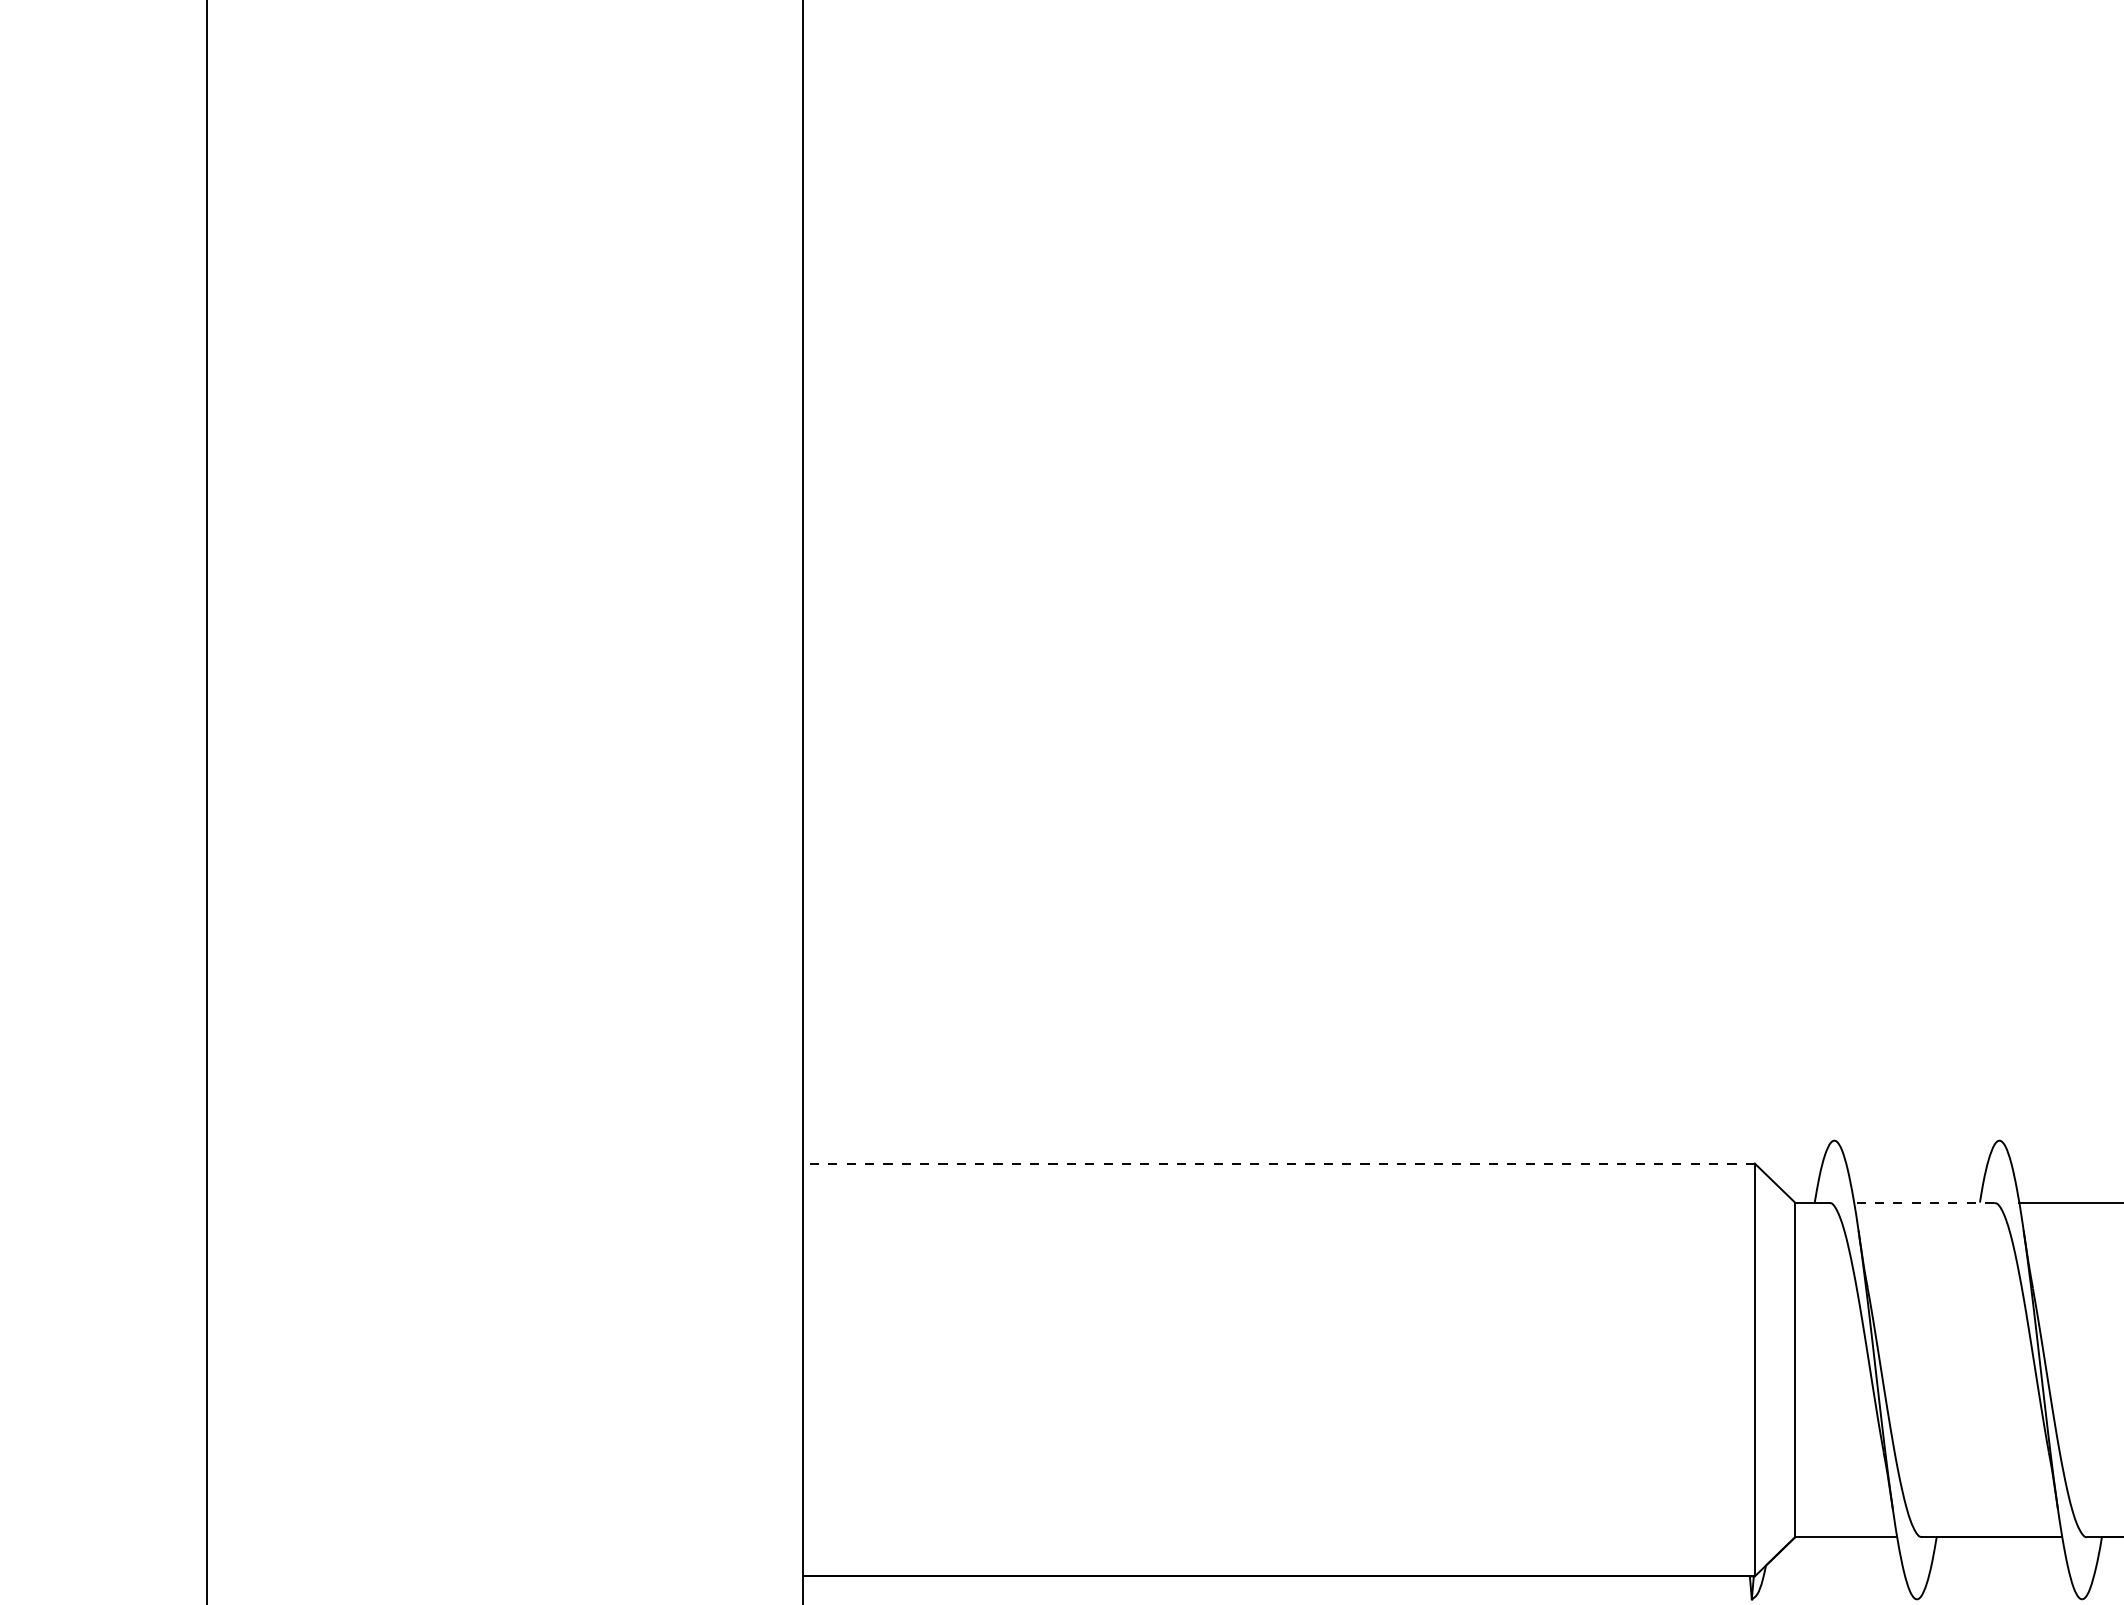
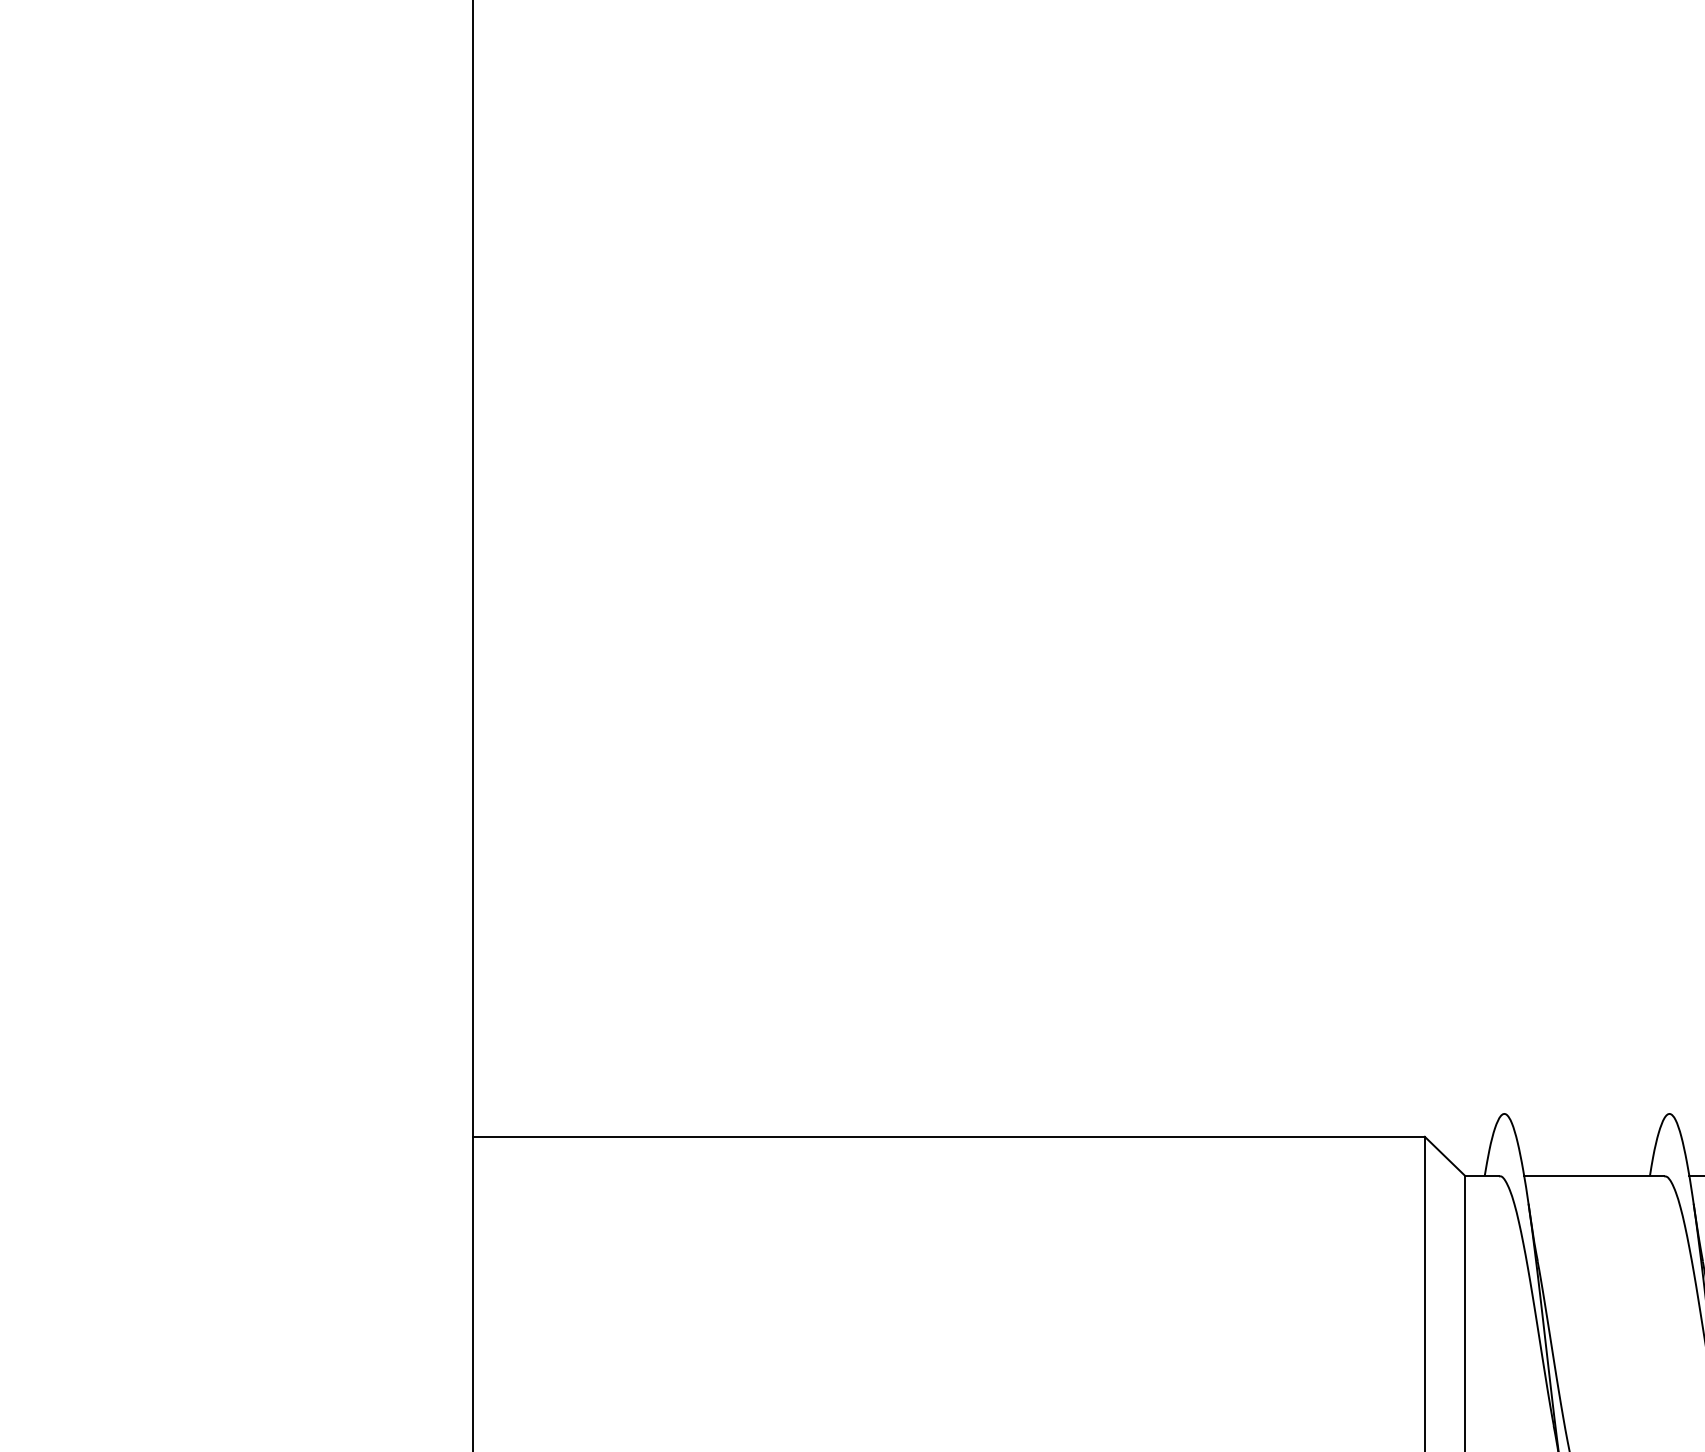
line: (1278, 1163) -> (948, 1136), dashed -> solid
line: (1924, 1202) -> (1594, 1175), dashed -> solid

